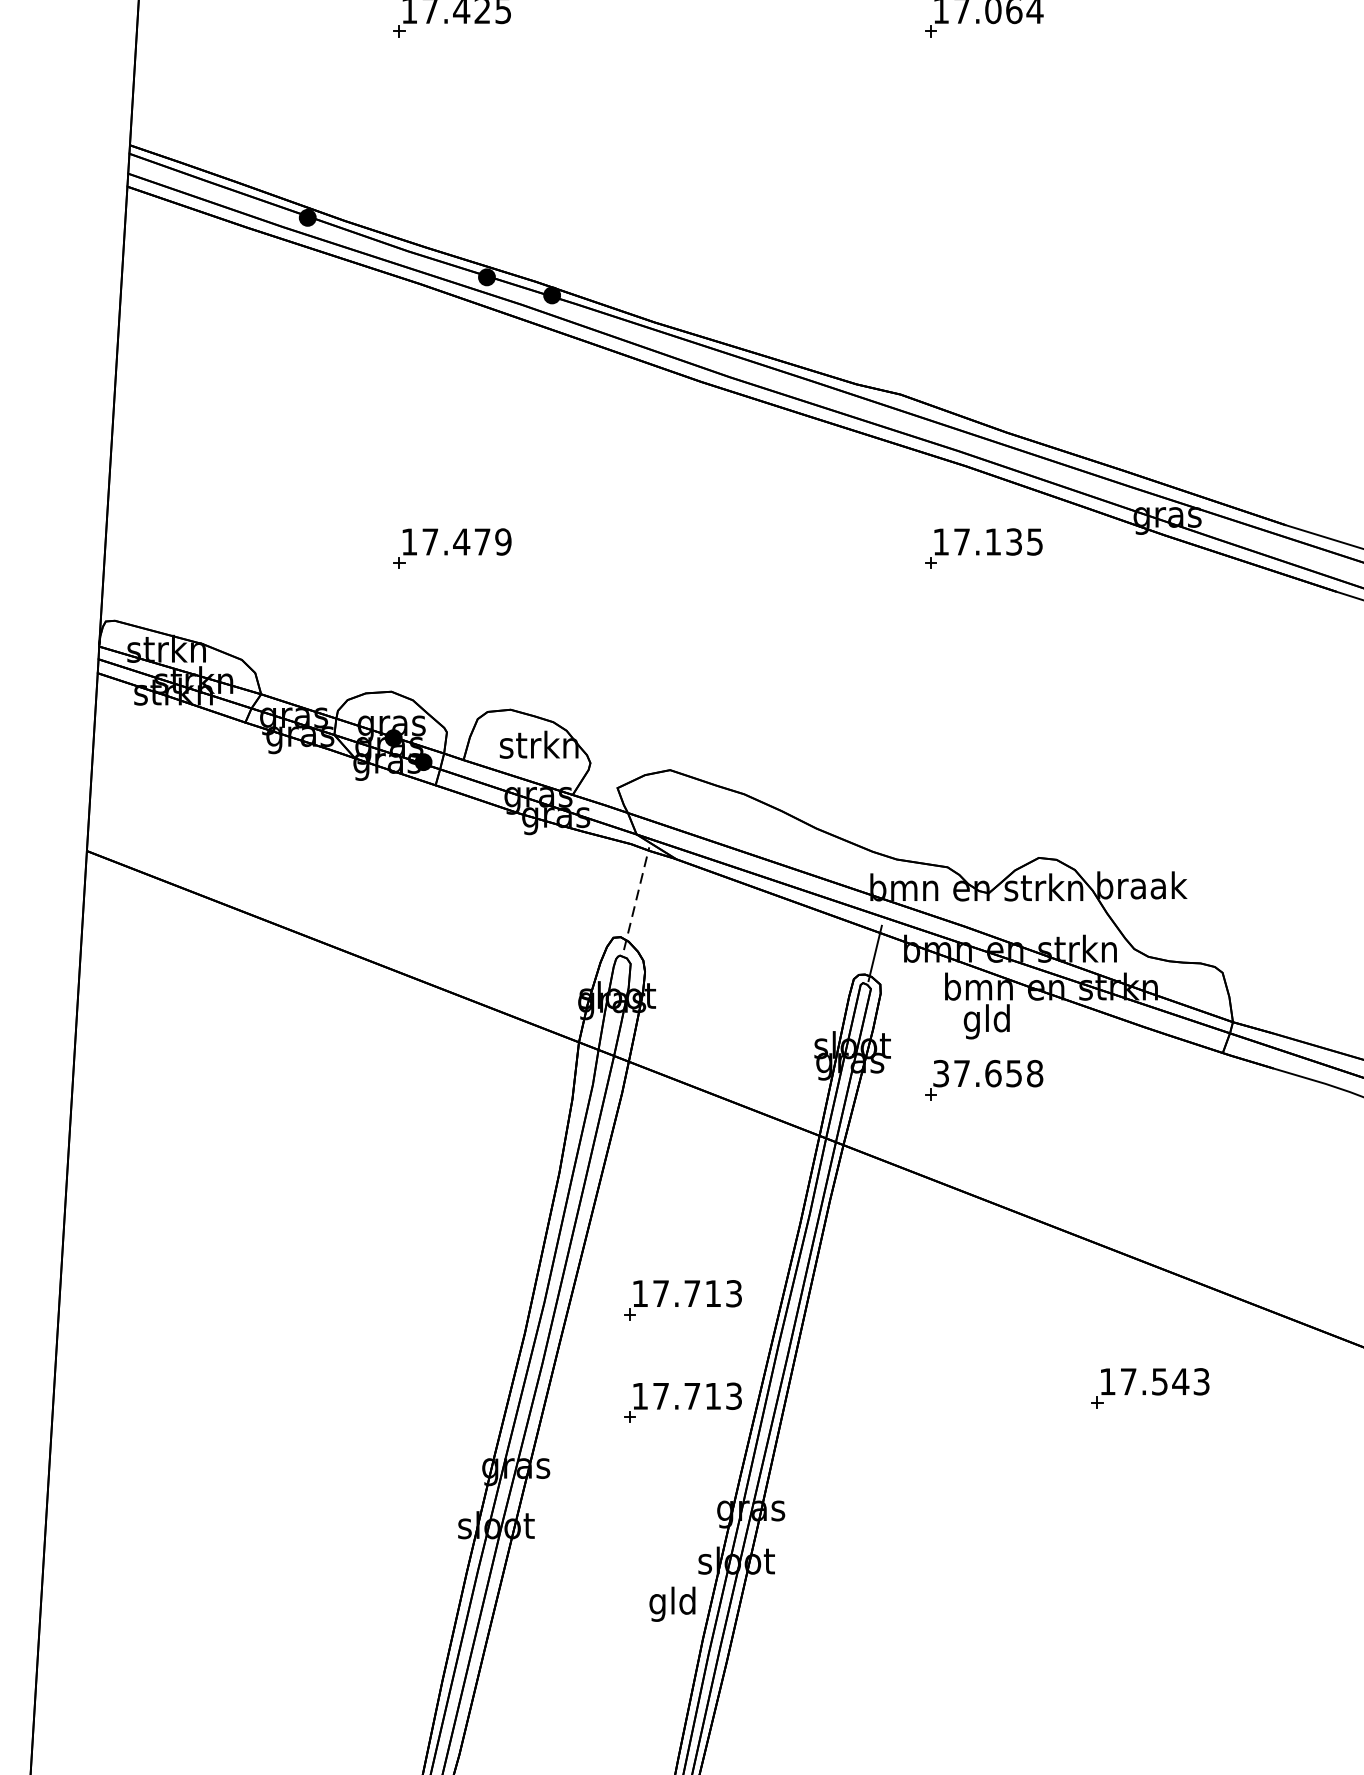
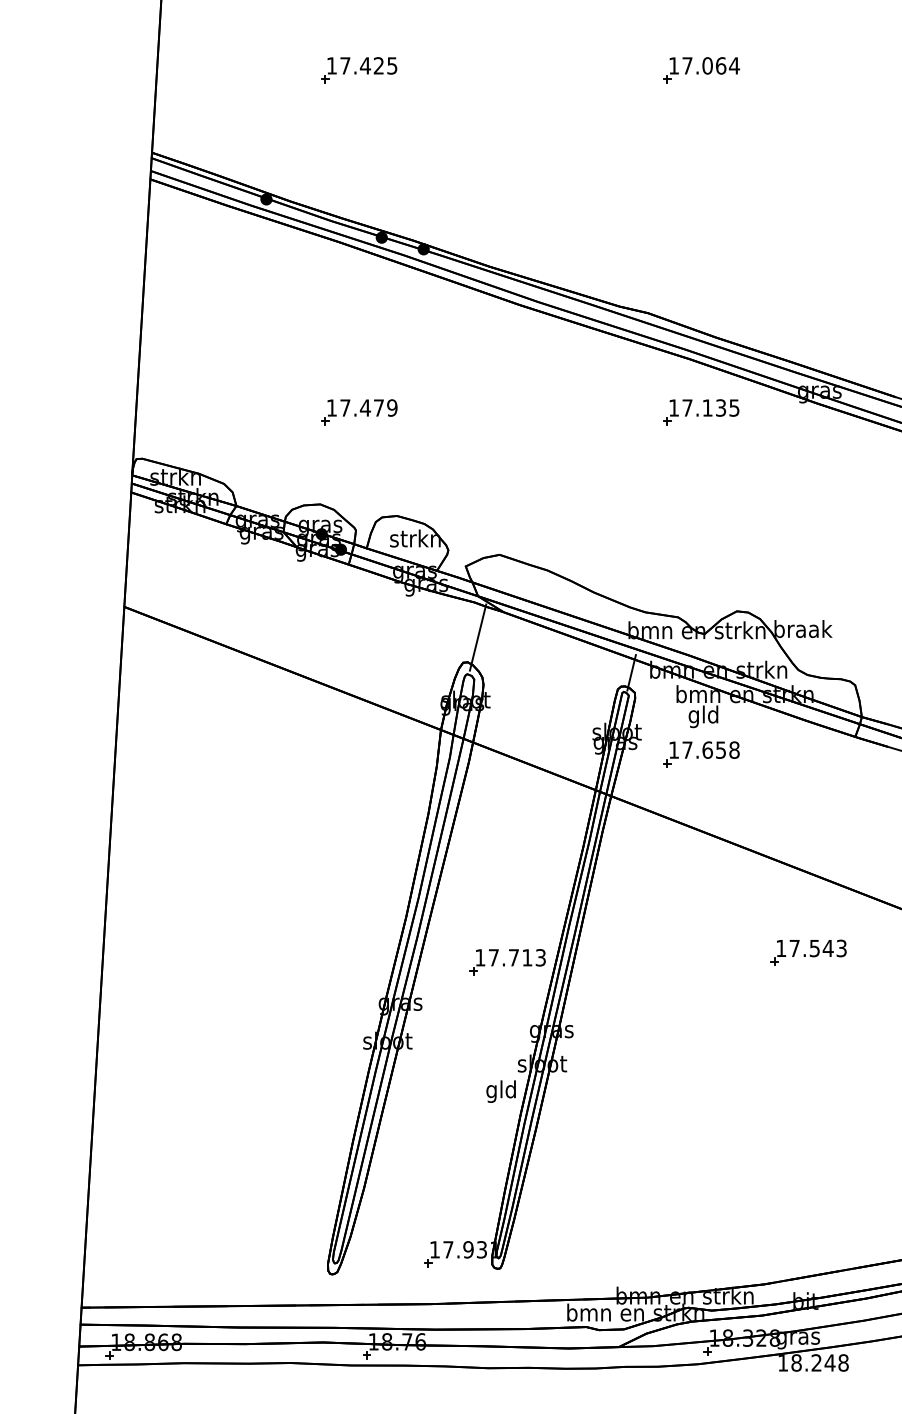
line: (637, 898) -> (478, 637), dashed -> solid
text: (941, 1072) -> (674, 749), 37.658 -> 17.658
part: (682, 1301) -> (507, 896), removed

